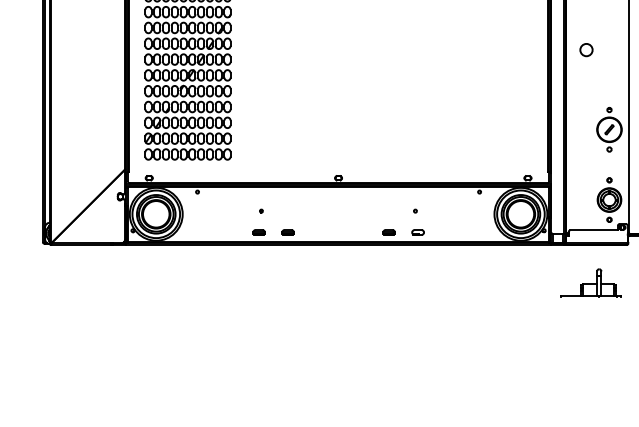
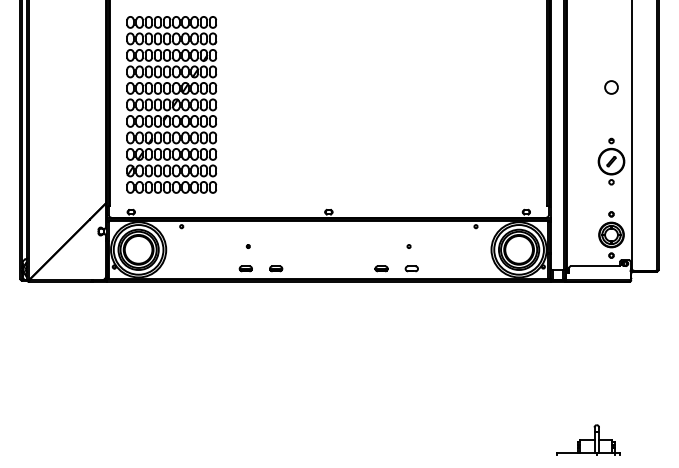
circle: (586, 50) -> (611, 87), moved
part: (591, 282) -> (588, 439), moved

